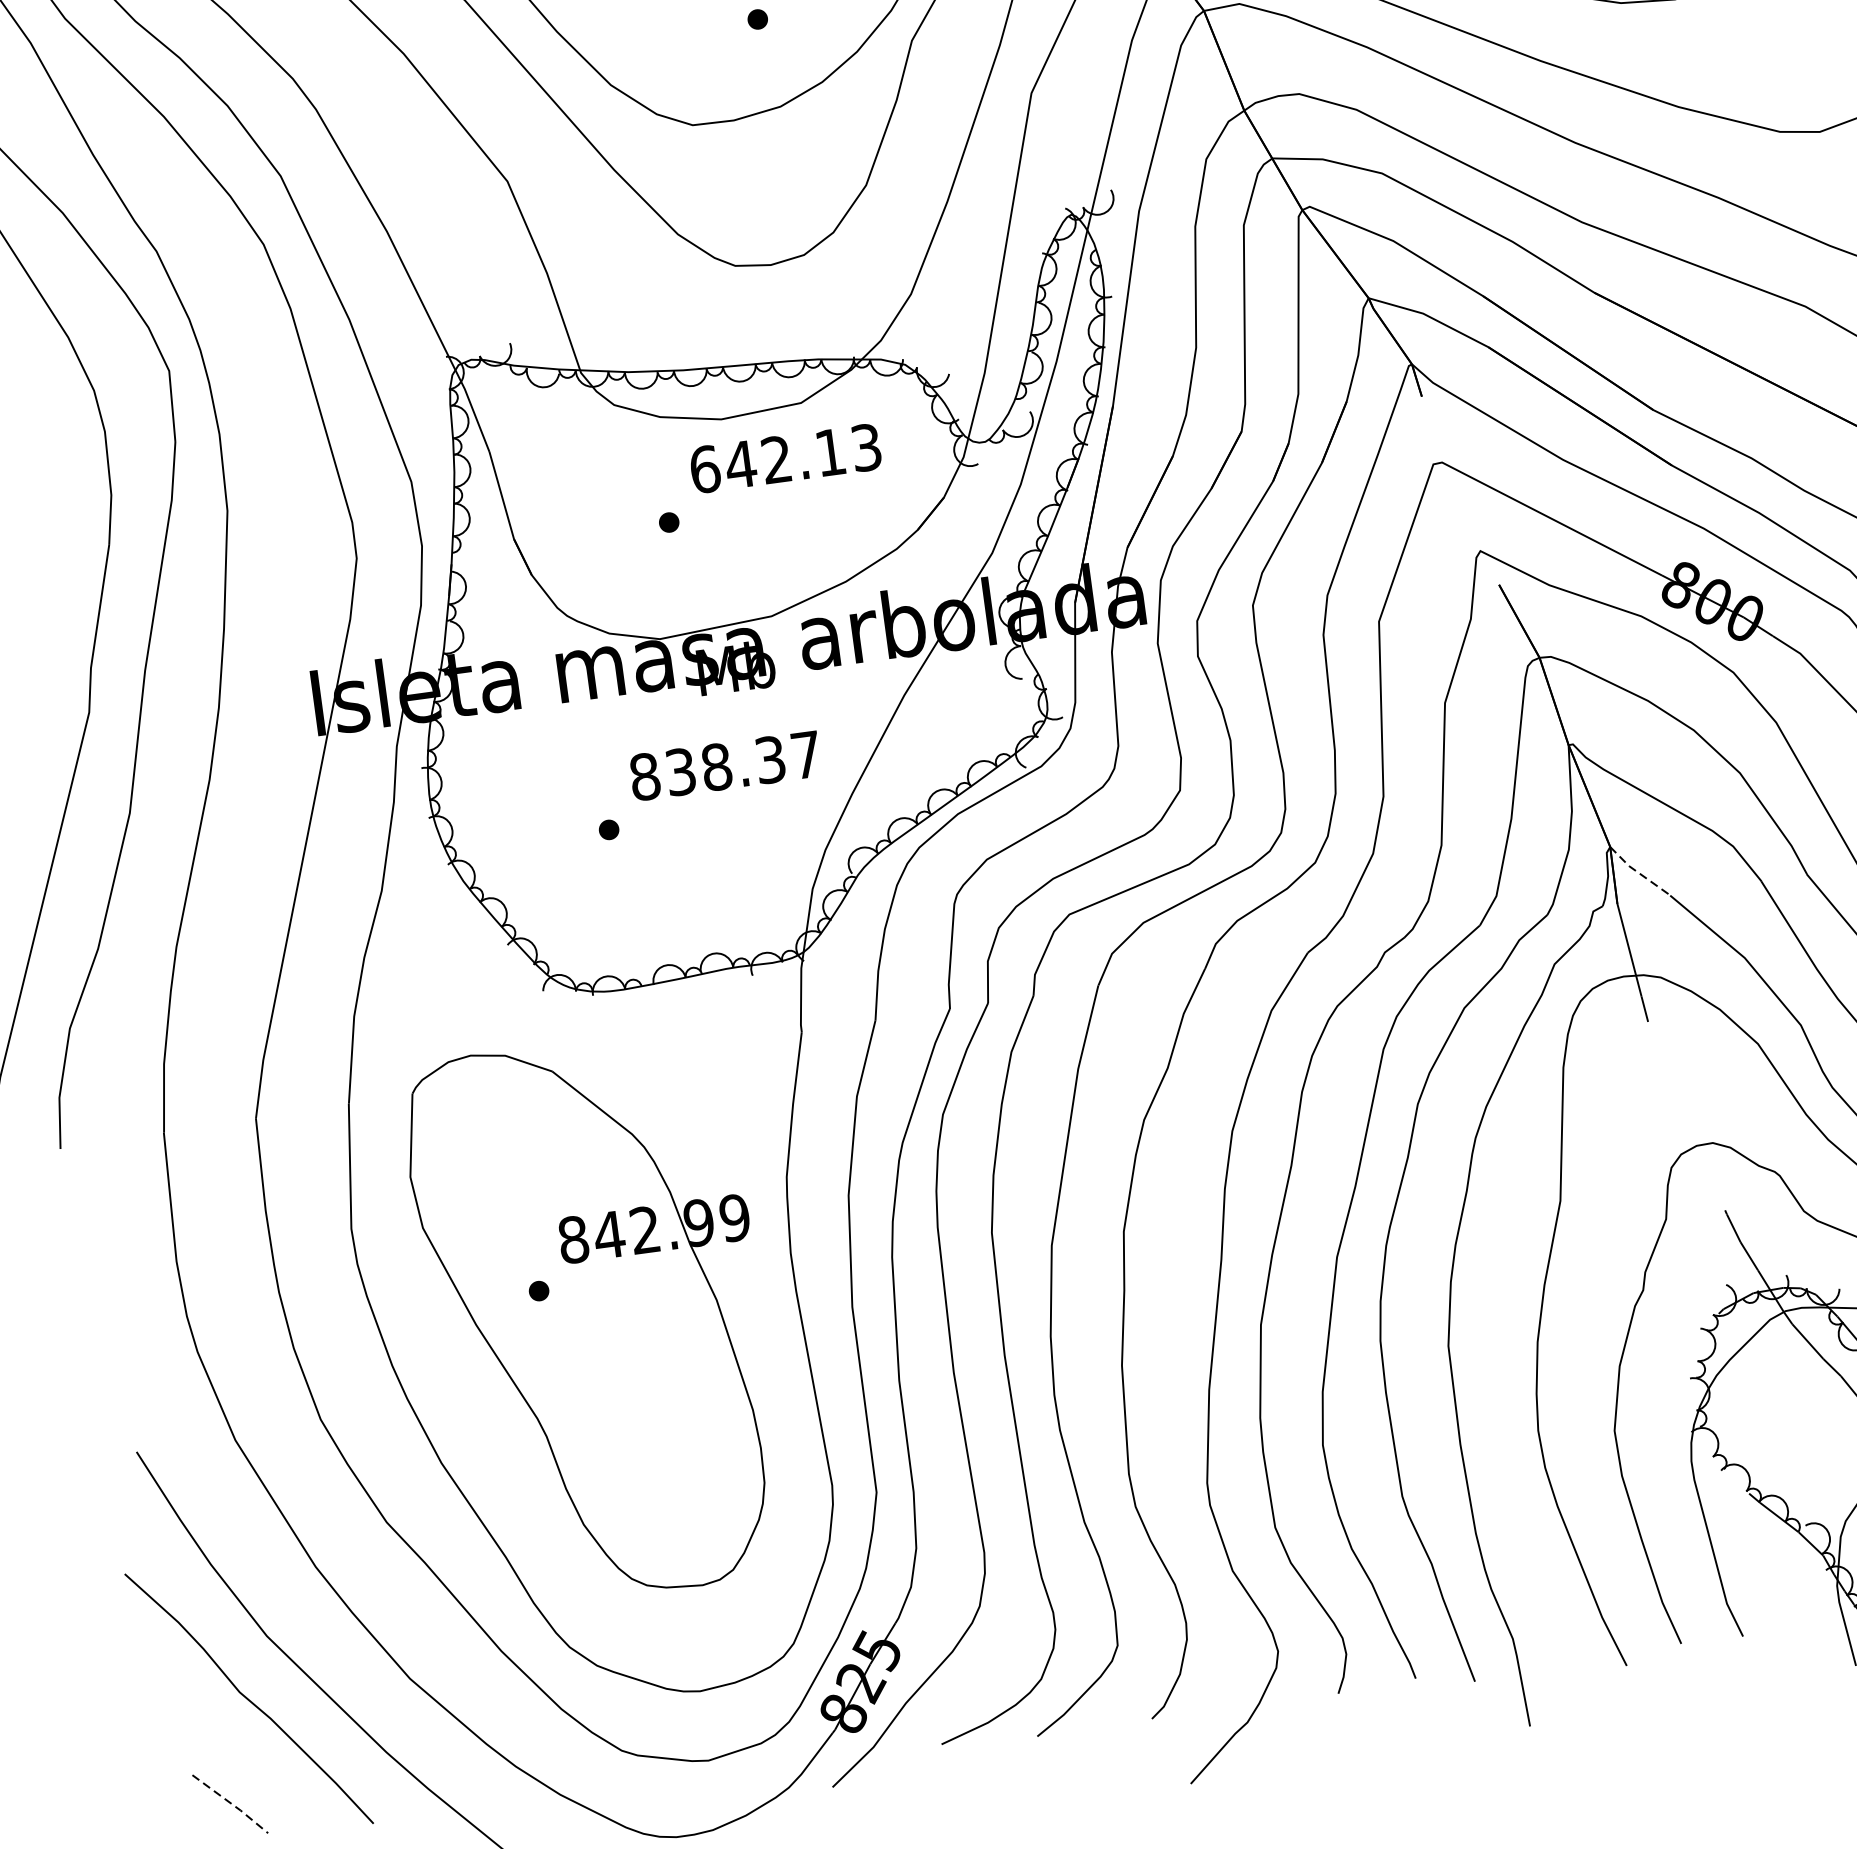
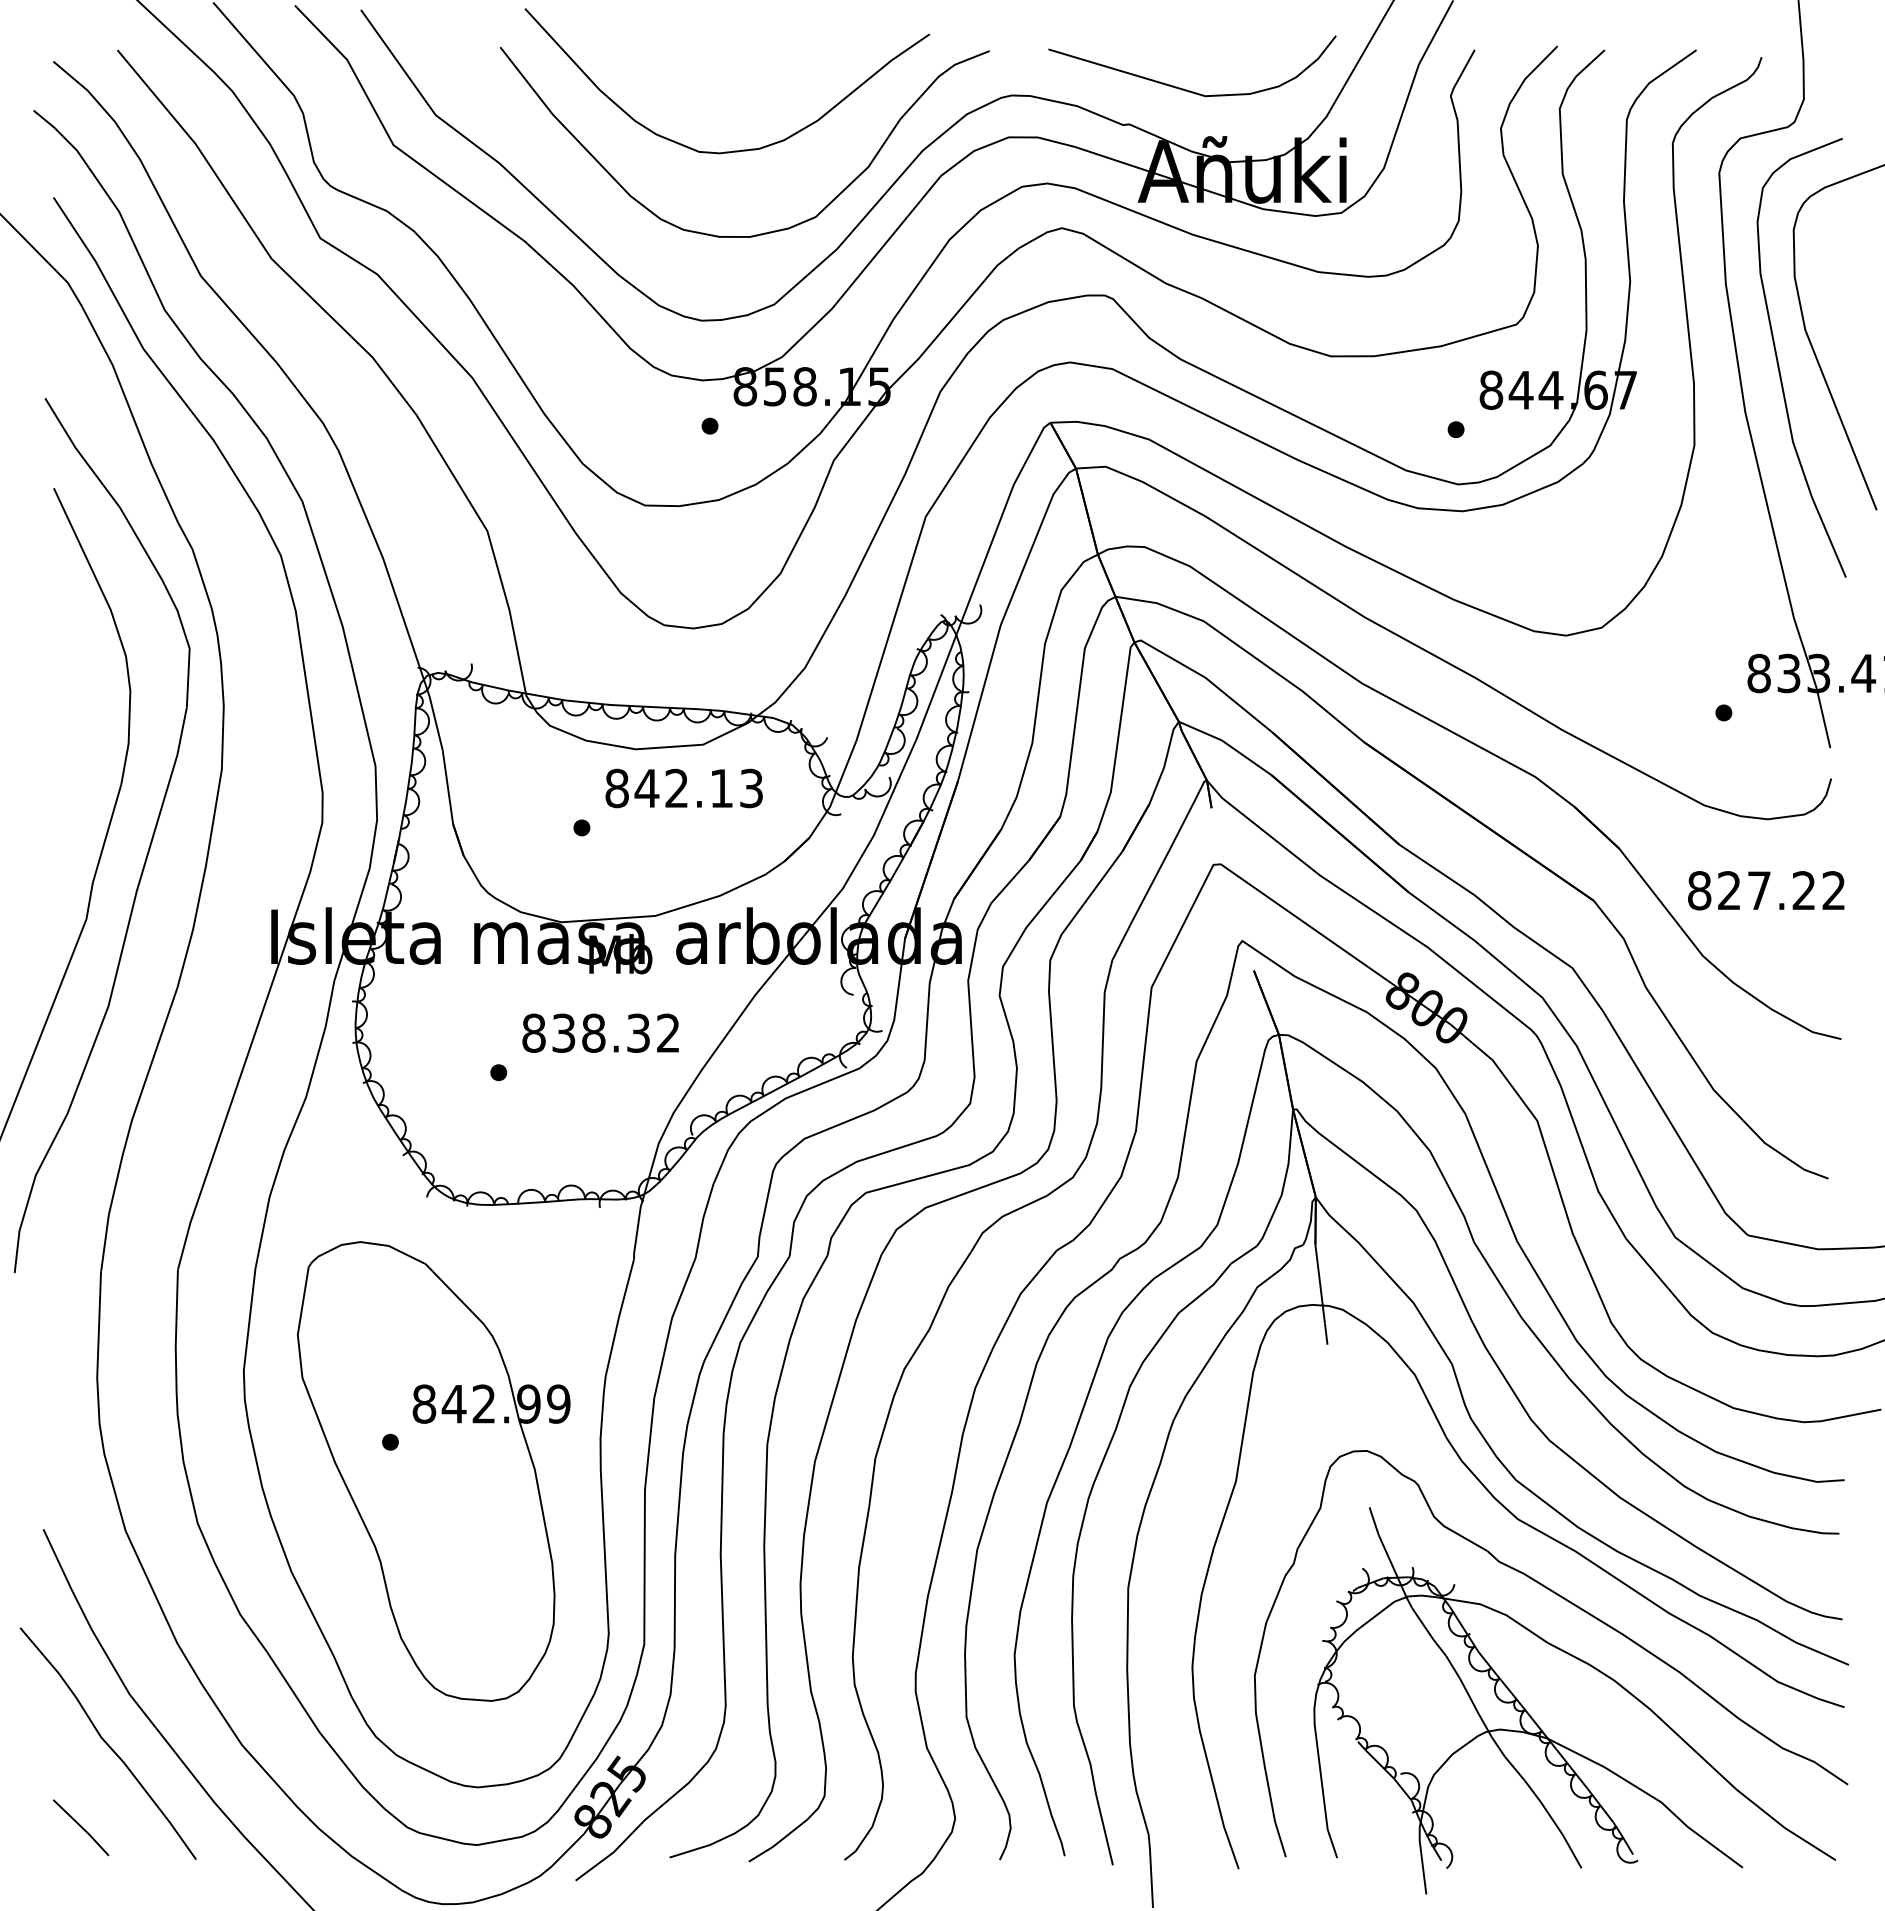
text: (705, 469) -> (617, 788), 642.13 -> 842.13
text: (806, 754) -> (668, 1032), 838.37 -> 838.32
line: (1637, 872) -> (1335, 1221), dashed -> solid
line: (232, 1804) -> (82, 1828), dashed -> solid

